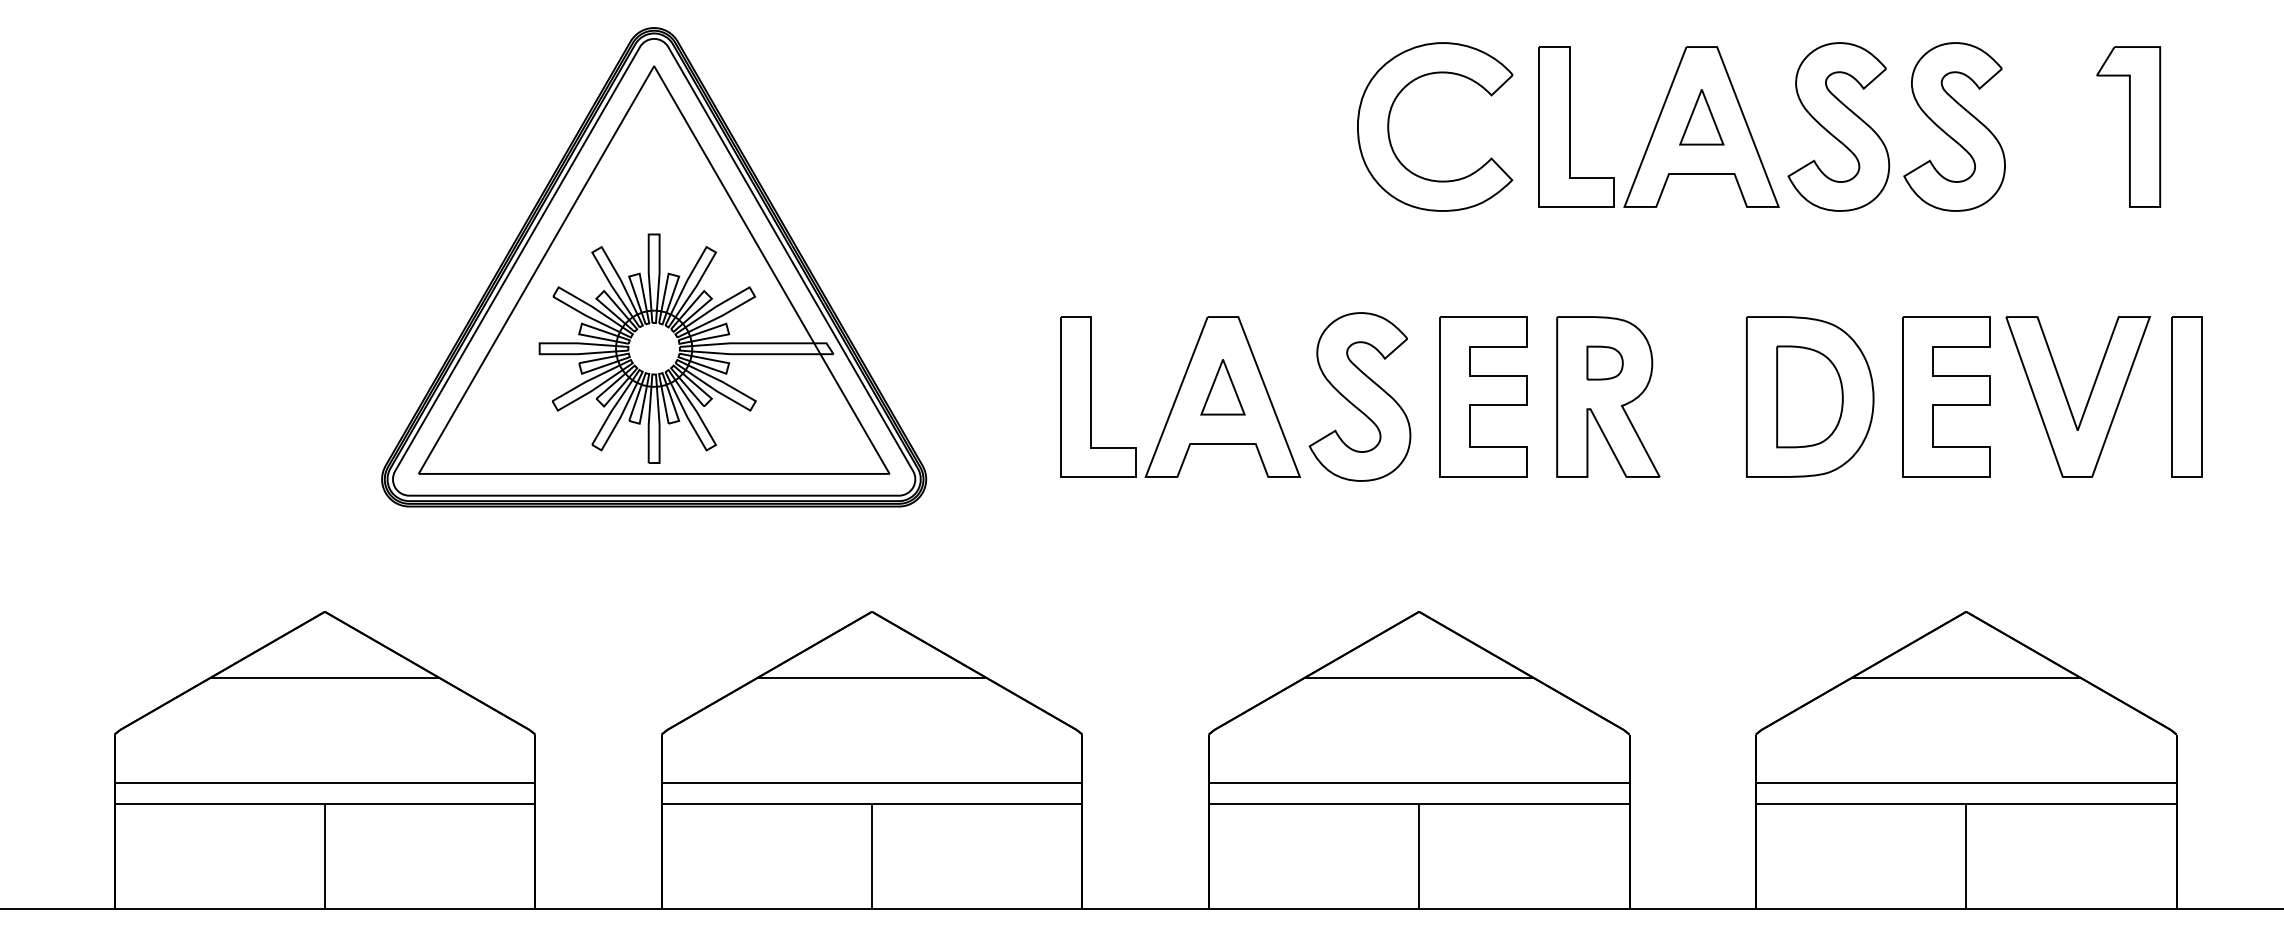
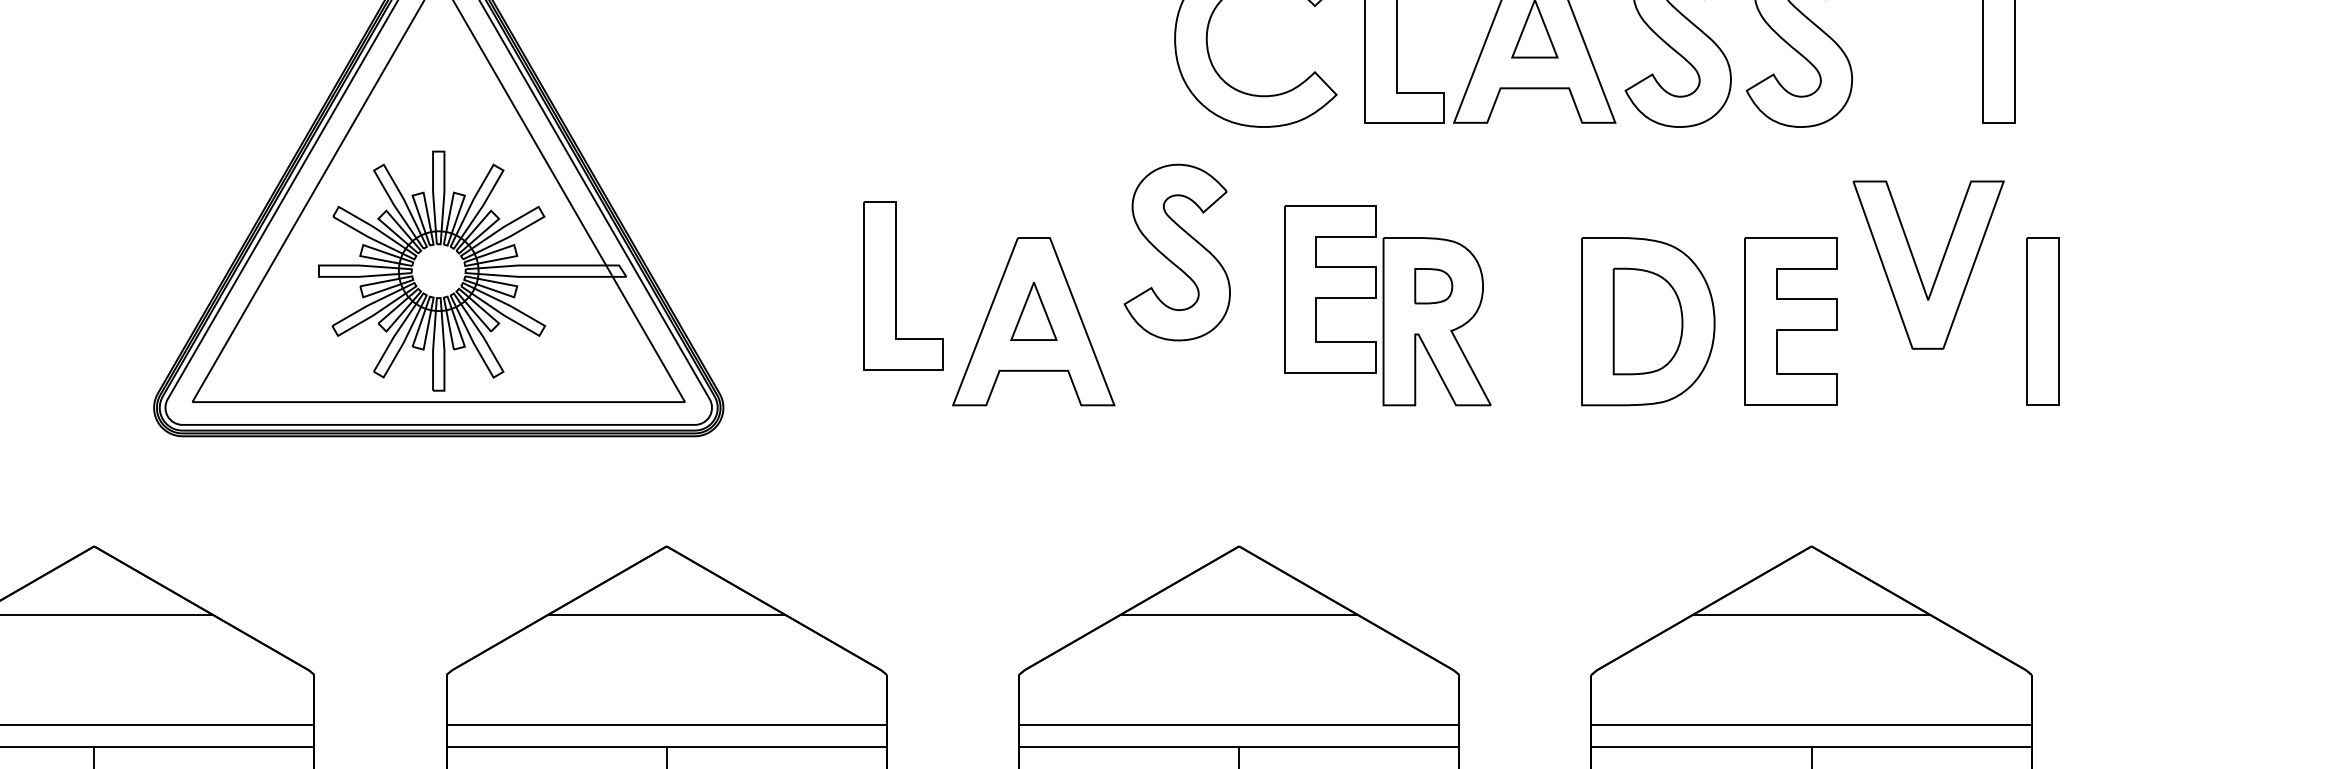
part: (1091, 396) -> (896, 285), moved
part: (1359, 396) -> (1176, 252), moved
part: (1483, 396) -> (1330, 288), moved
part: (2067, 398) -> (1917, 266), moved

